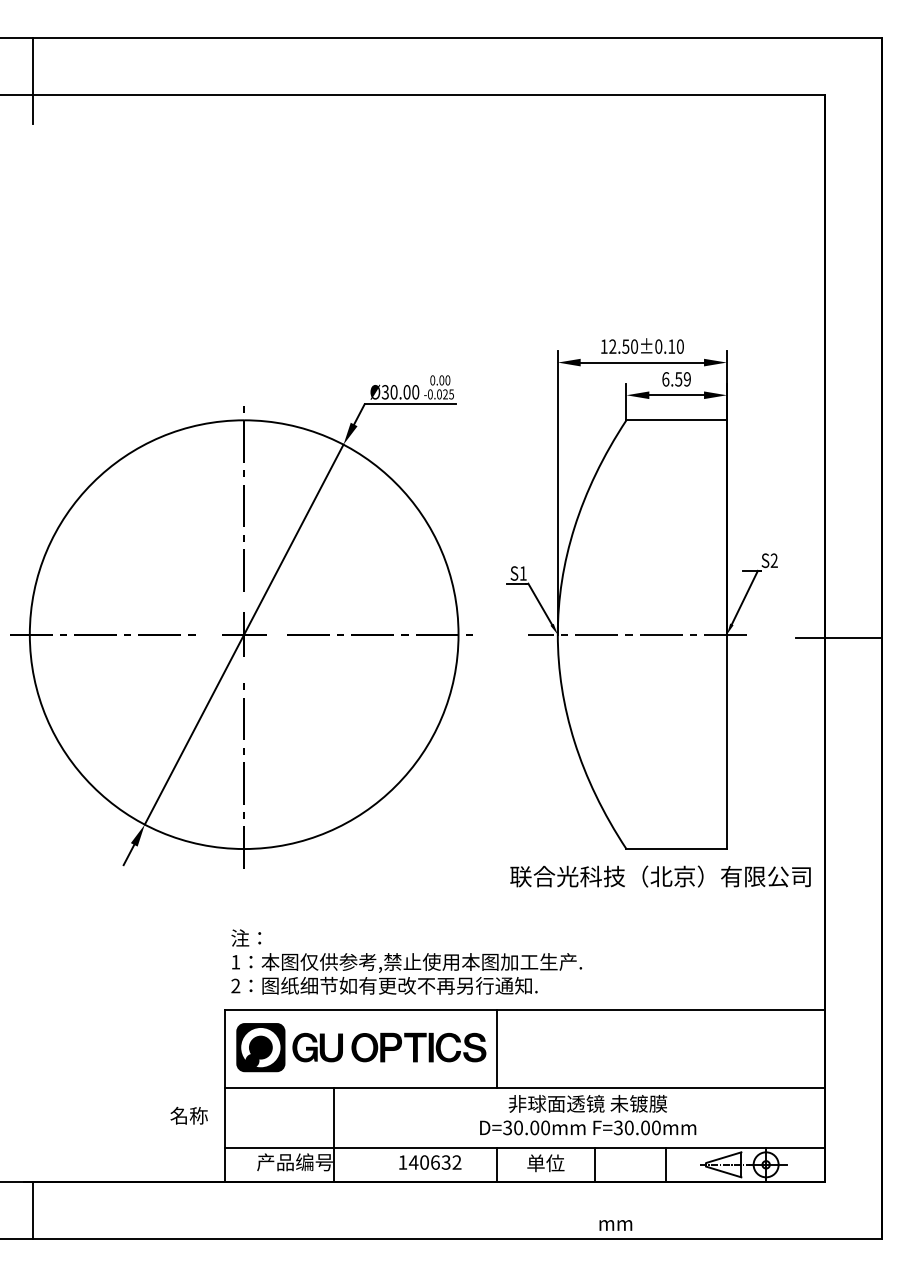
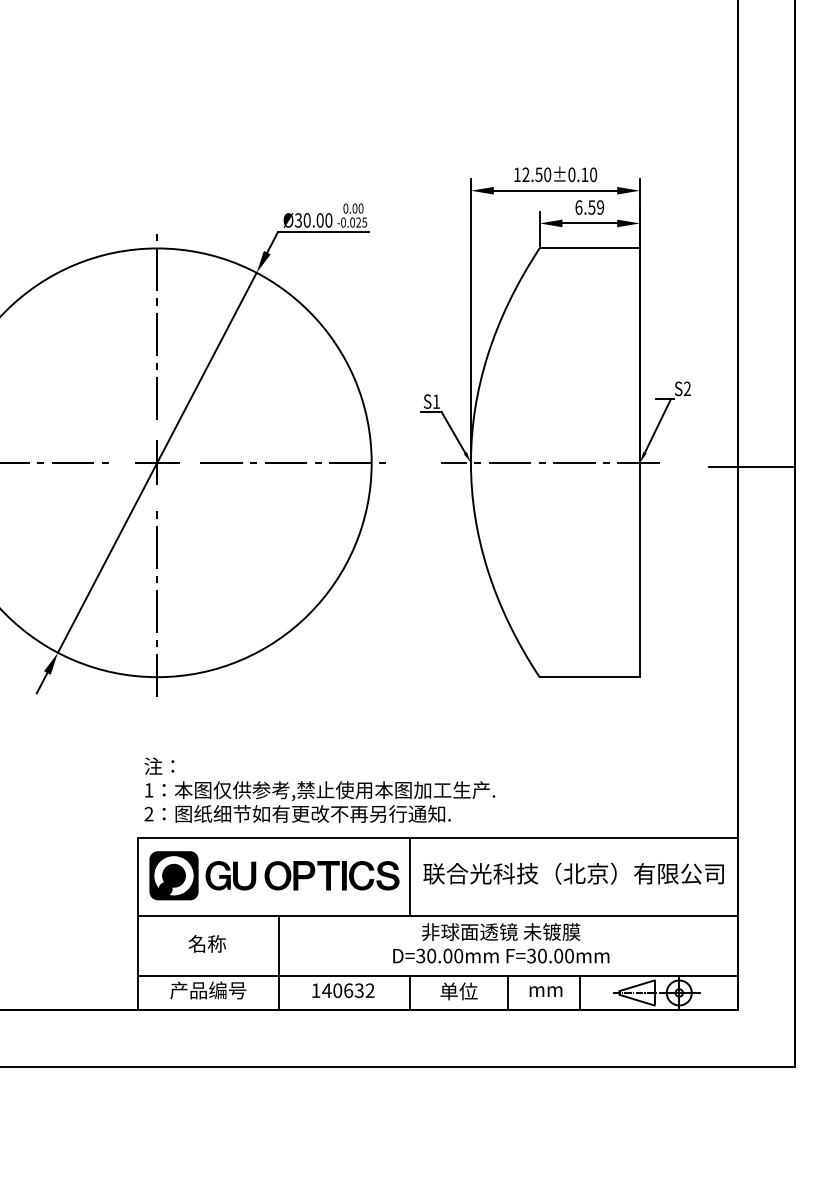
text: (660, 876) -> (573, 873), moved
text: (188, 1115) -> (206, 943), moved
line: (334, 1134) -> (279, 962), moved
text: (615, 1225) -> (545, 991), moved

